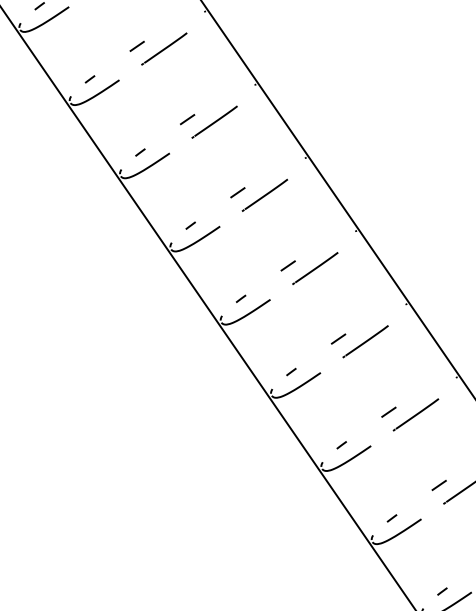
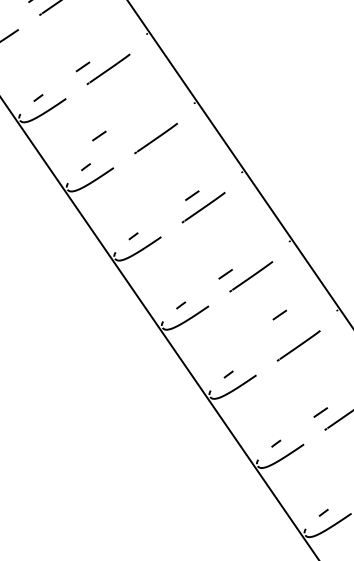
line: (187, 119) -> (99, 135), moved
line: (237, 192) -> (191, 195), moved
line: (338, 338) -> (279, 314), moved

